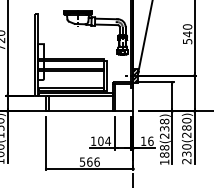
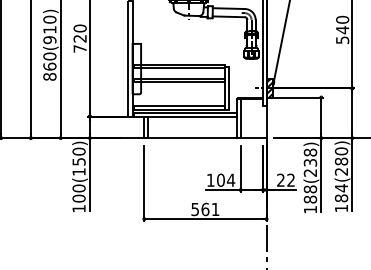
text: (147, 140) -> (286, 179), 16 -> 22
text: (186, 154) -> (341, 198), 230(280) -> 184(280)
text: (97, 162) -> (215, 209), 566 -> 561

